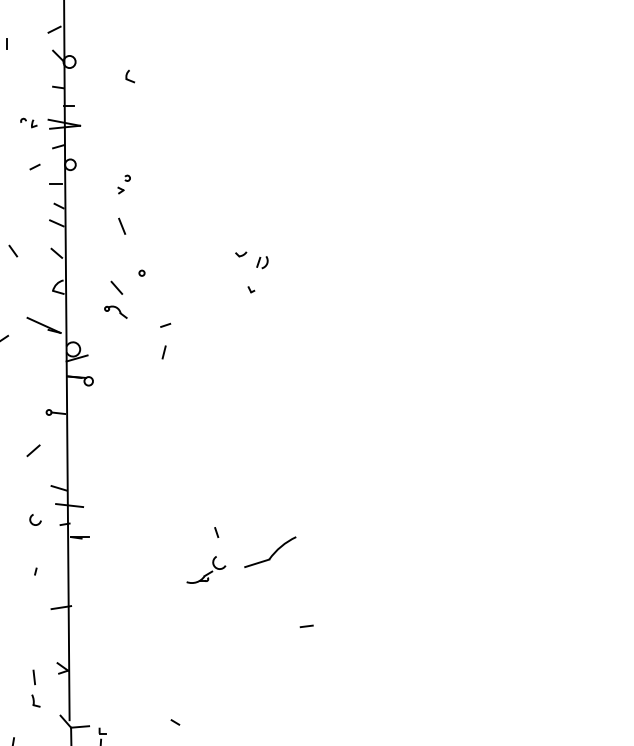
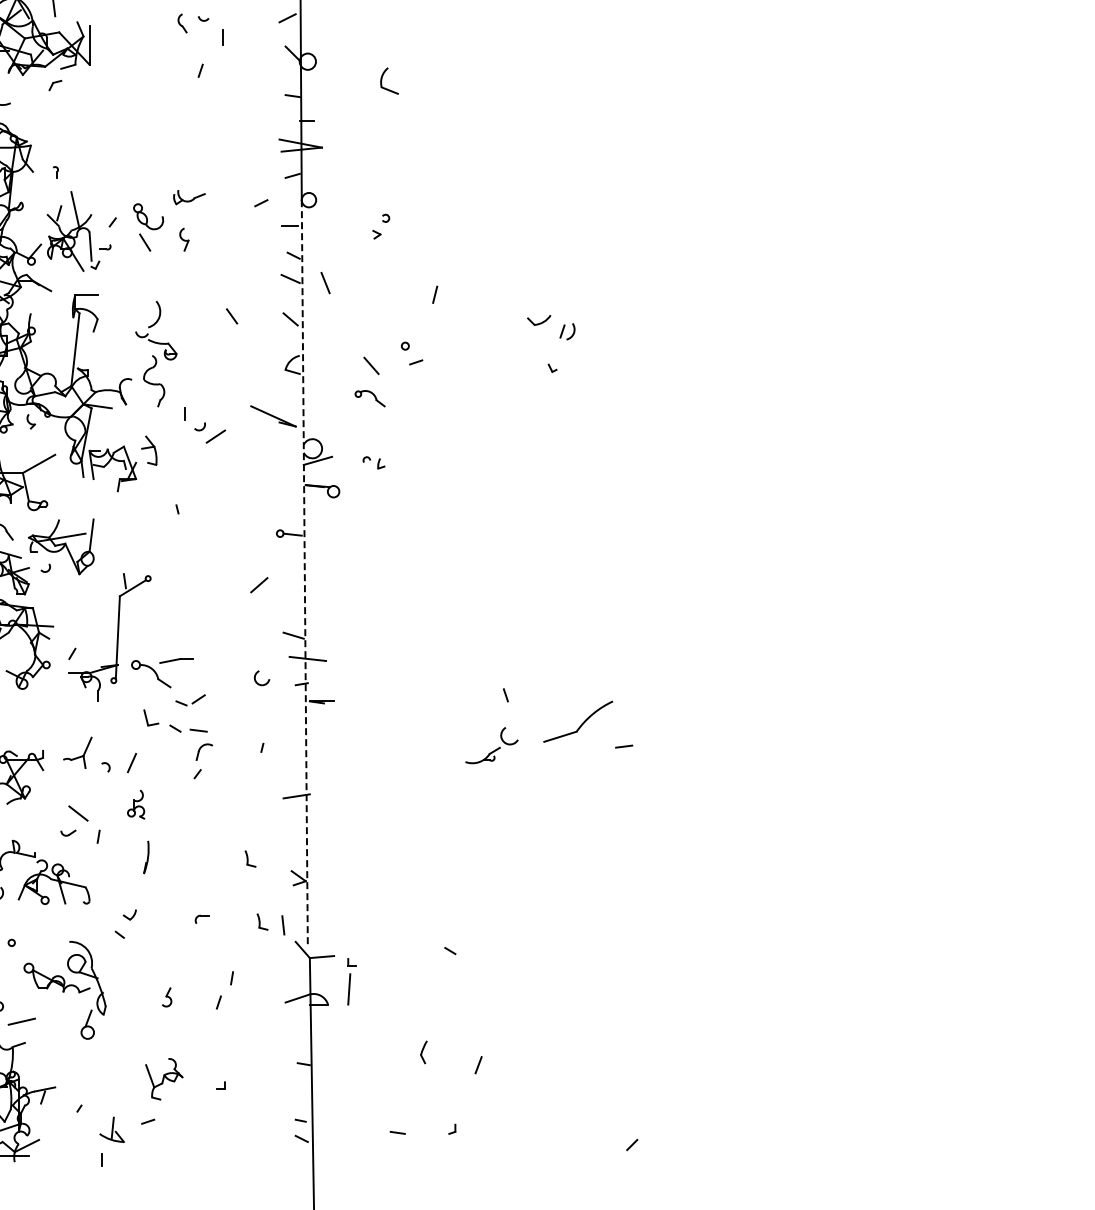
part: (130, 75) -> (389, 80), size x1.6
part: (28, 122) -> (373, 462), moved
line: (122, 226) -> (325, 283), moved
part: (240, 254) -> (538, 320), size x1.6
line: (165, 325) -> (416, 362), moved
line: (164, 352) -> (435, 294), moved
line: (67, 442) -> (304, 574), solid -> dashed
line: (307, 626) -> (624, 746), moved
part: (27, 653) -> (250, 858), added
line: (34, 677) -> (283, 925), moved

